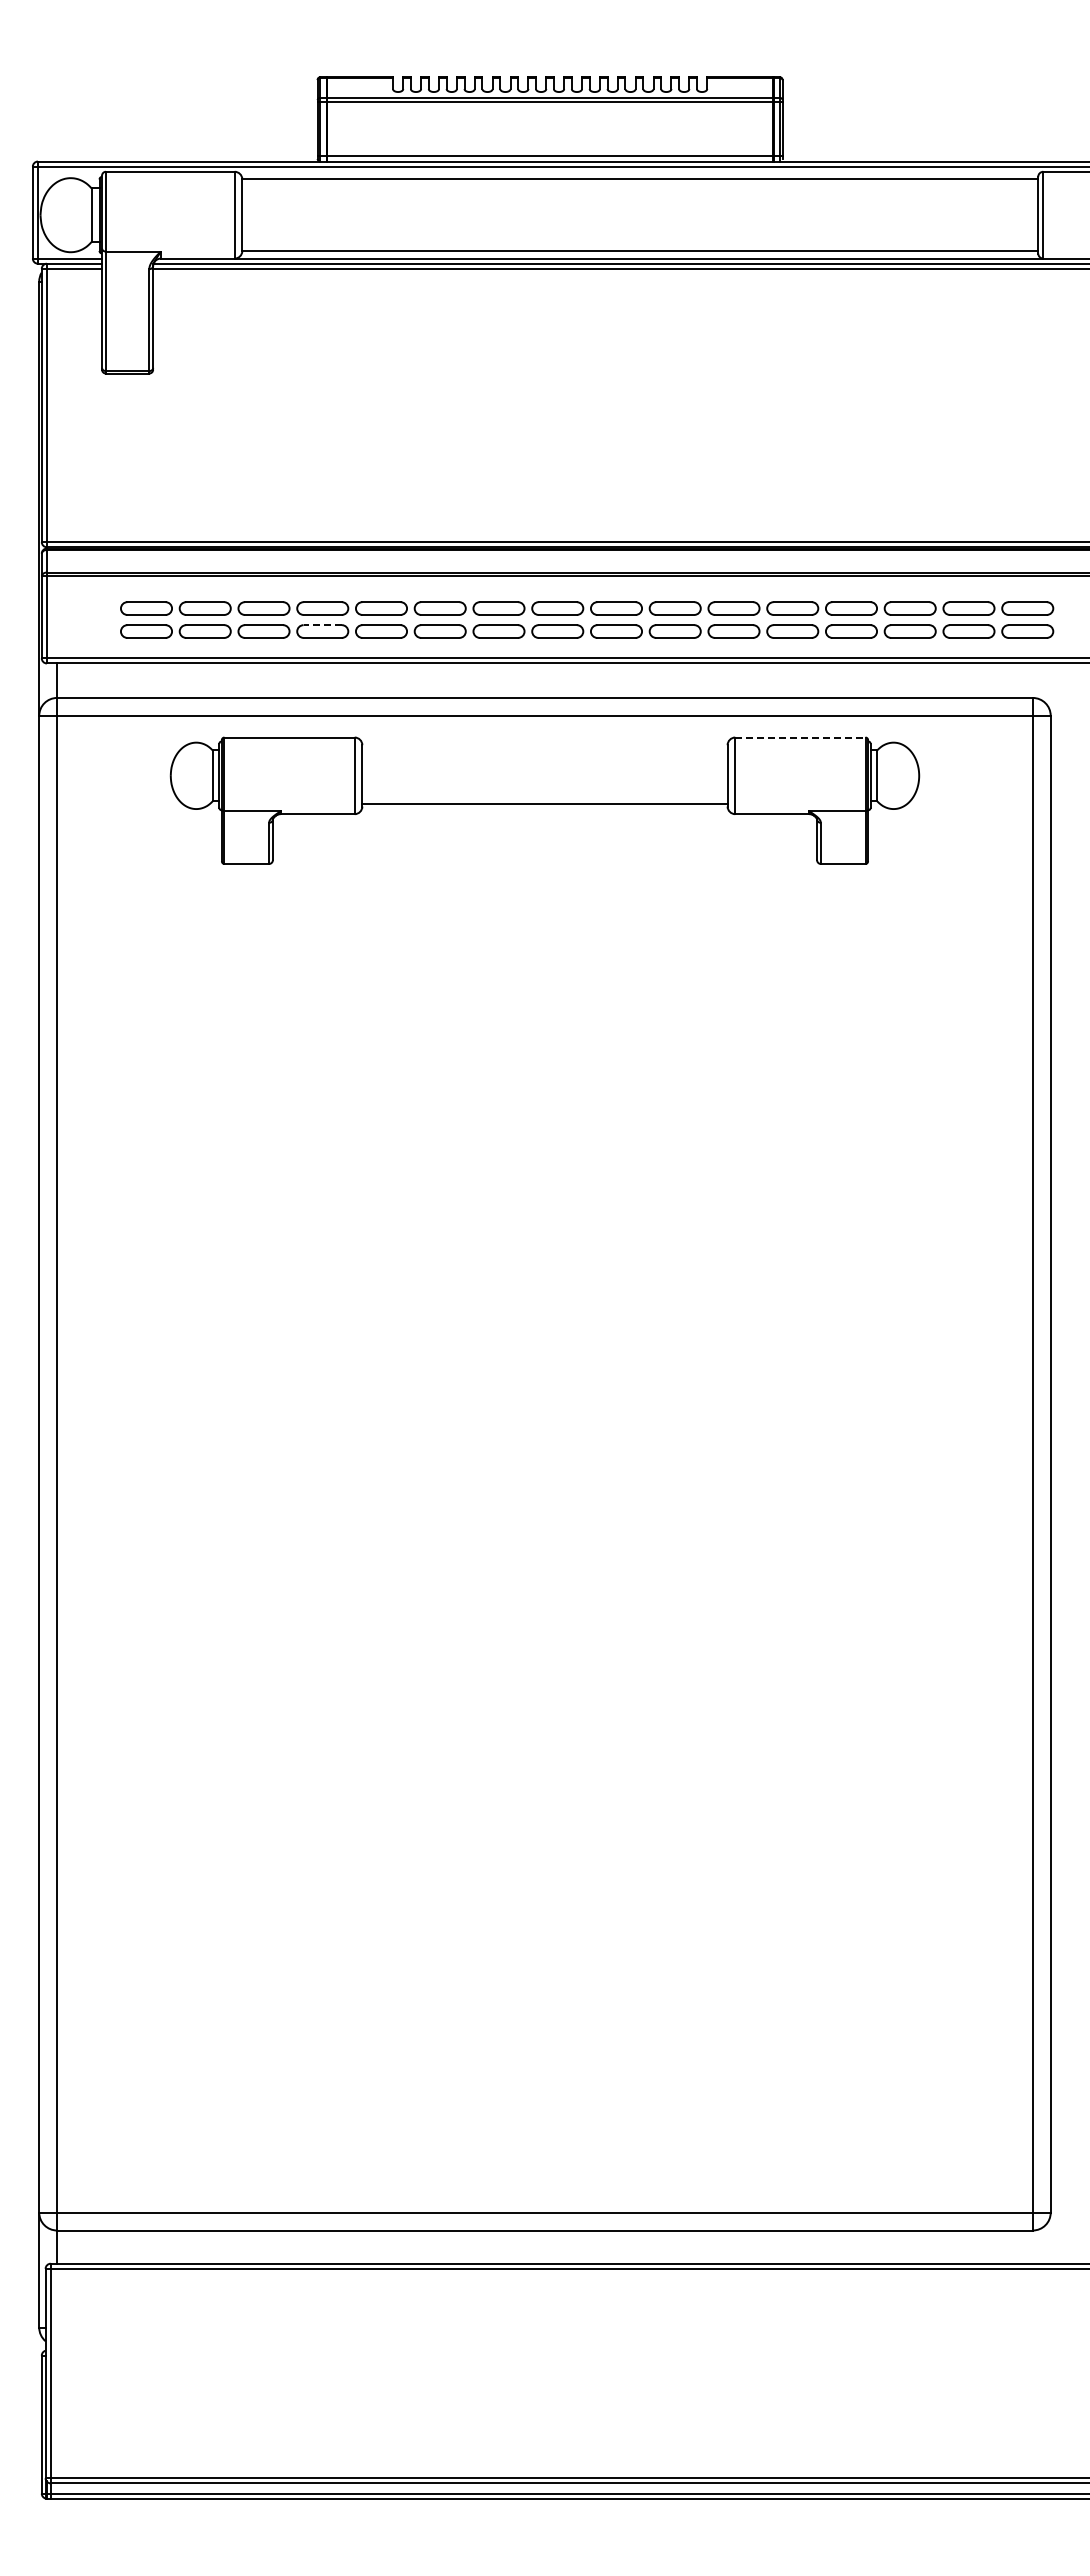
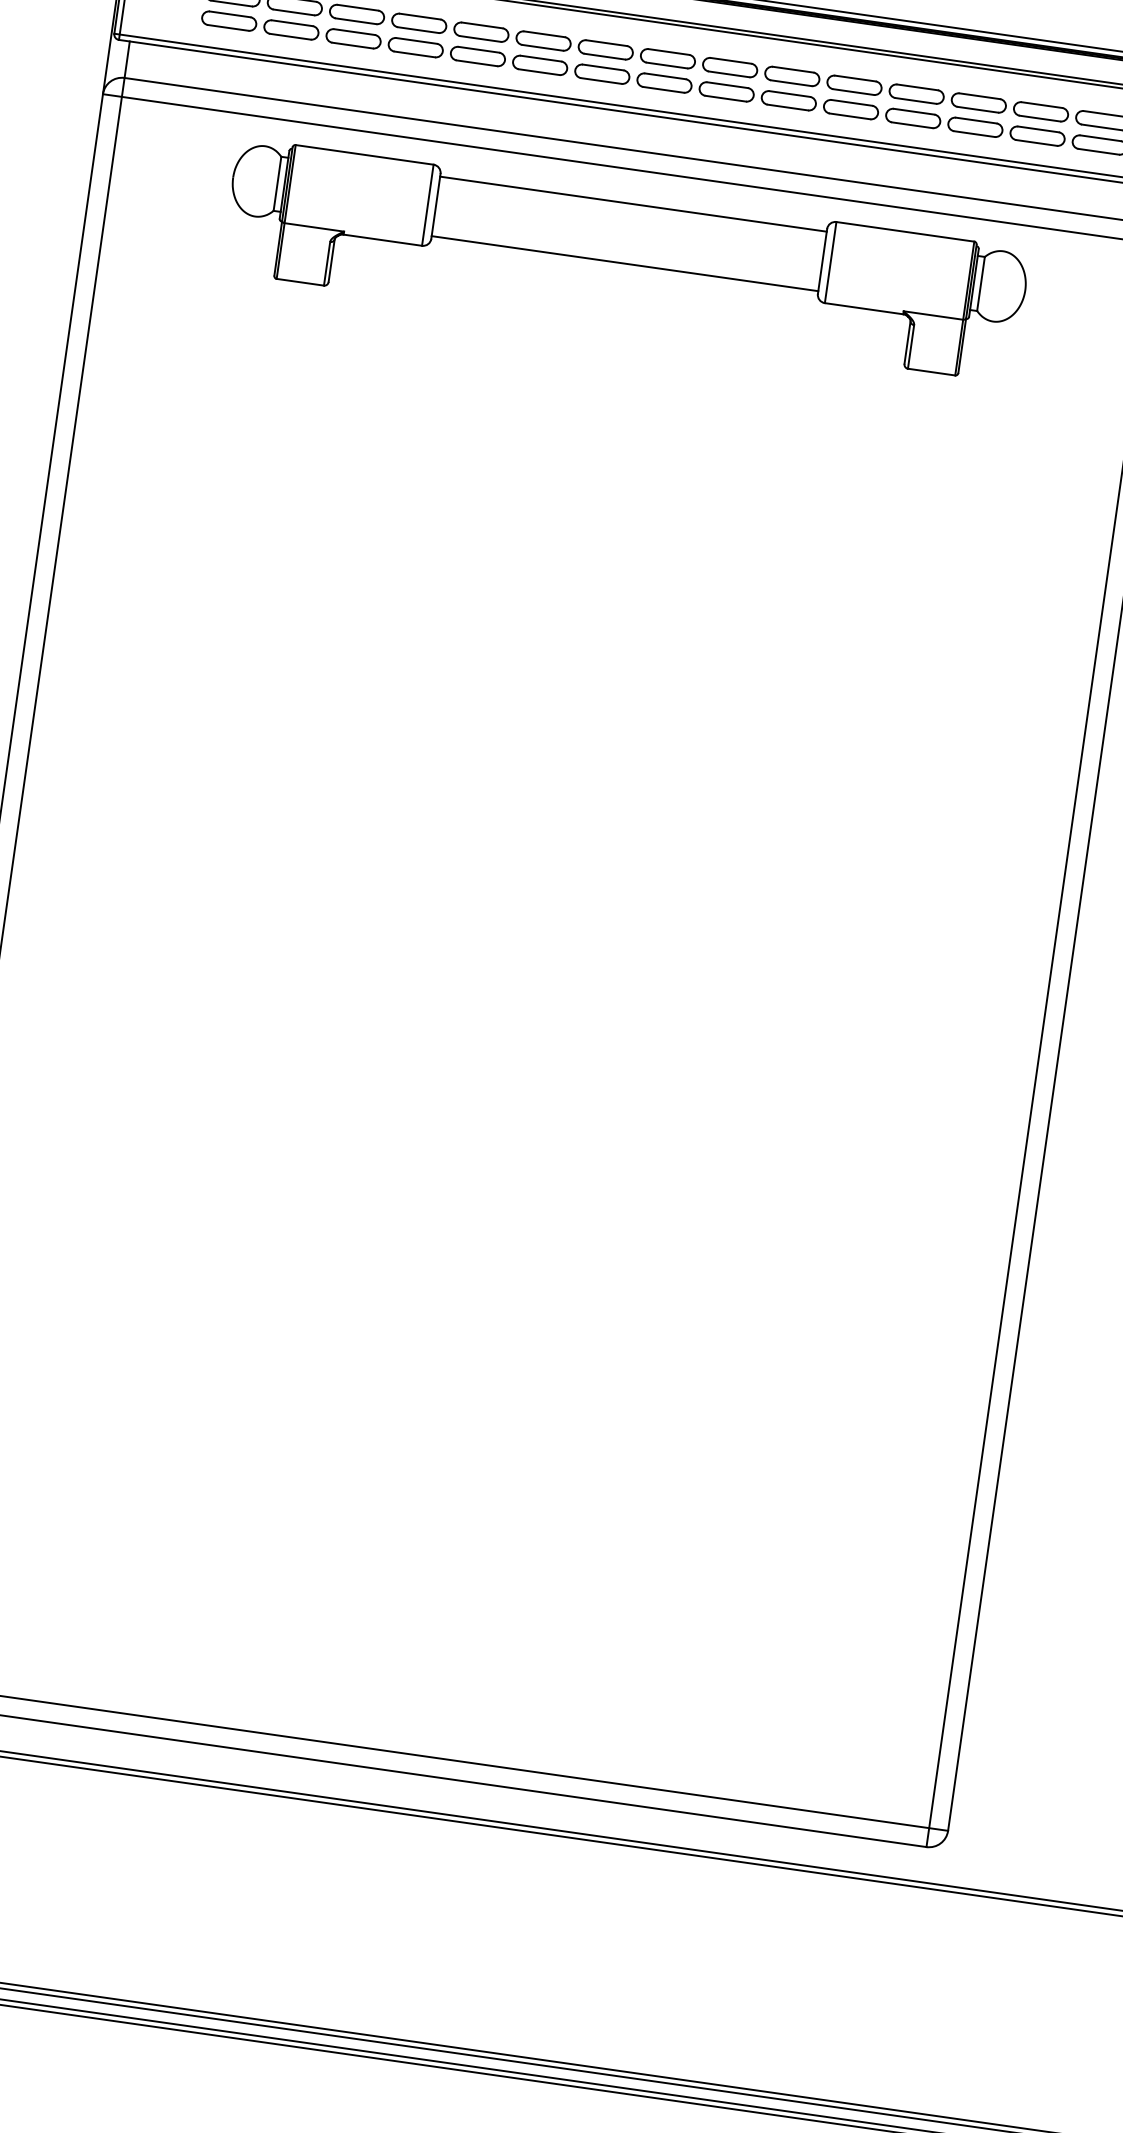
line: (322, 625) -> (416, 41), dashed -> solid
line: (800, 737) -> (905, 231), dashed -> solid
line: (544, 747) -> (633, 203), added

